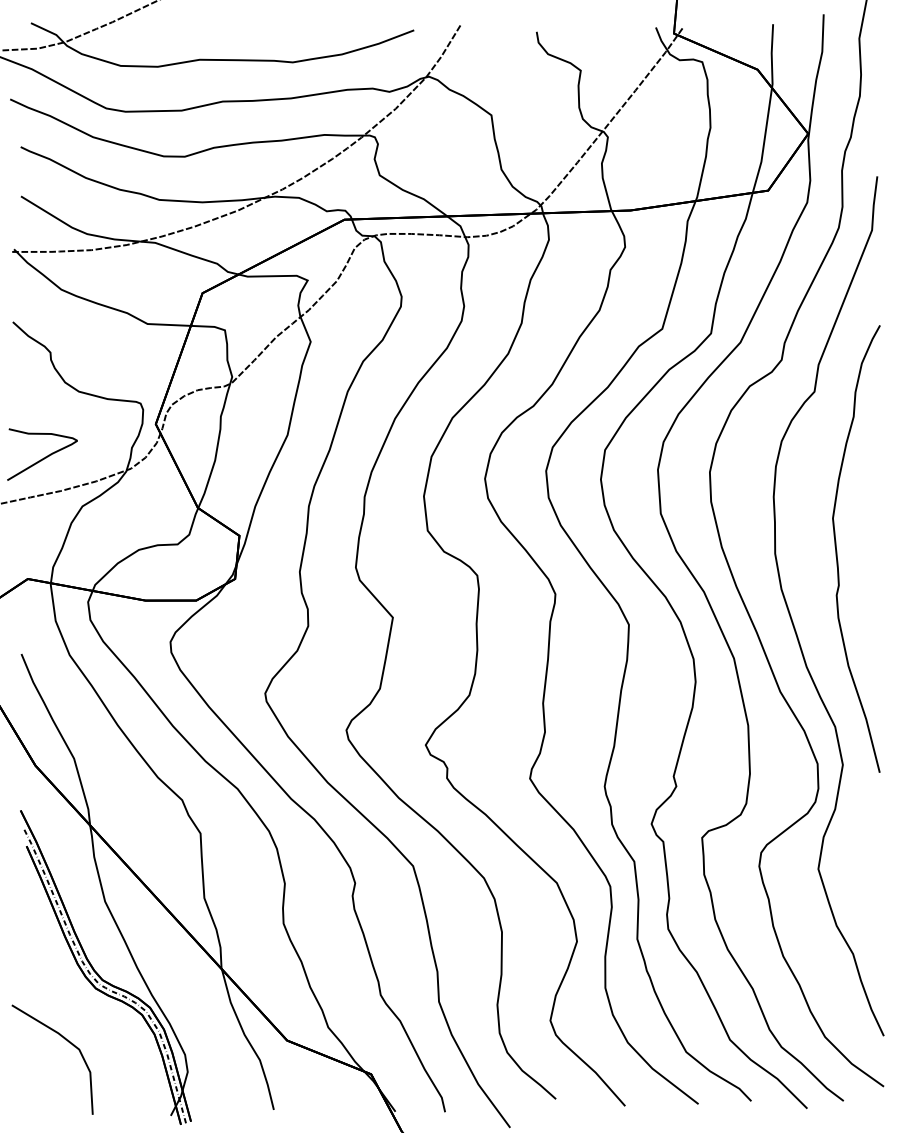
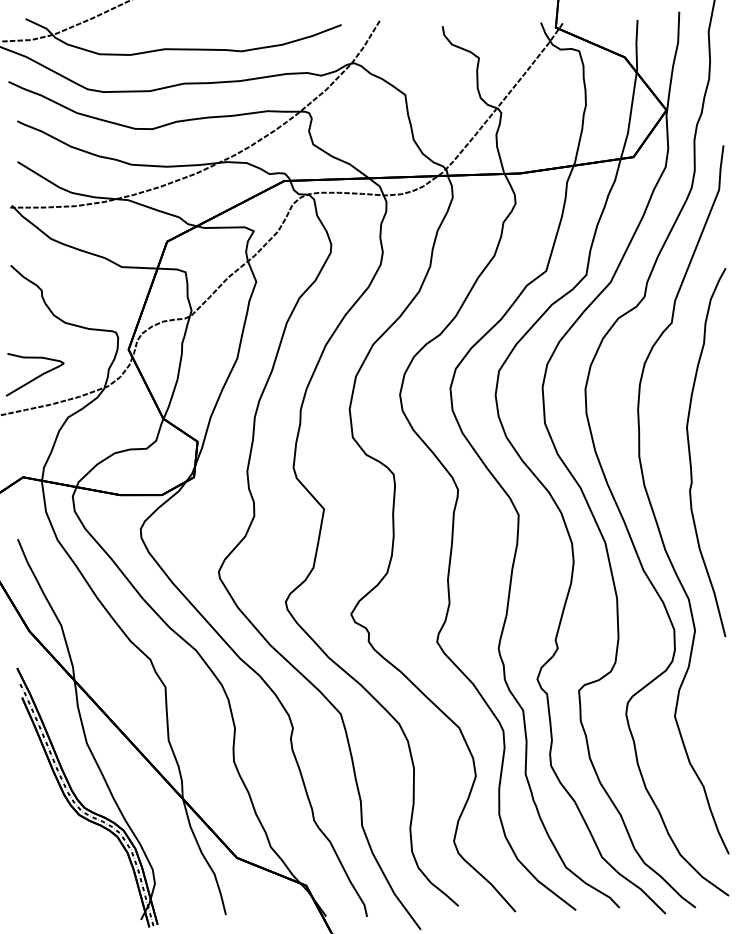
line: (65, 1040) -> (54, 857), removed

